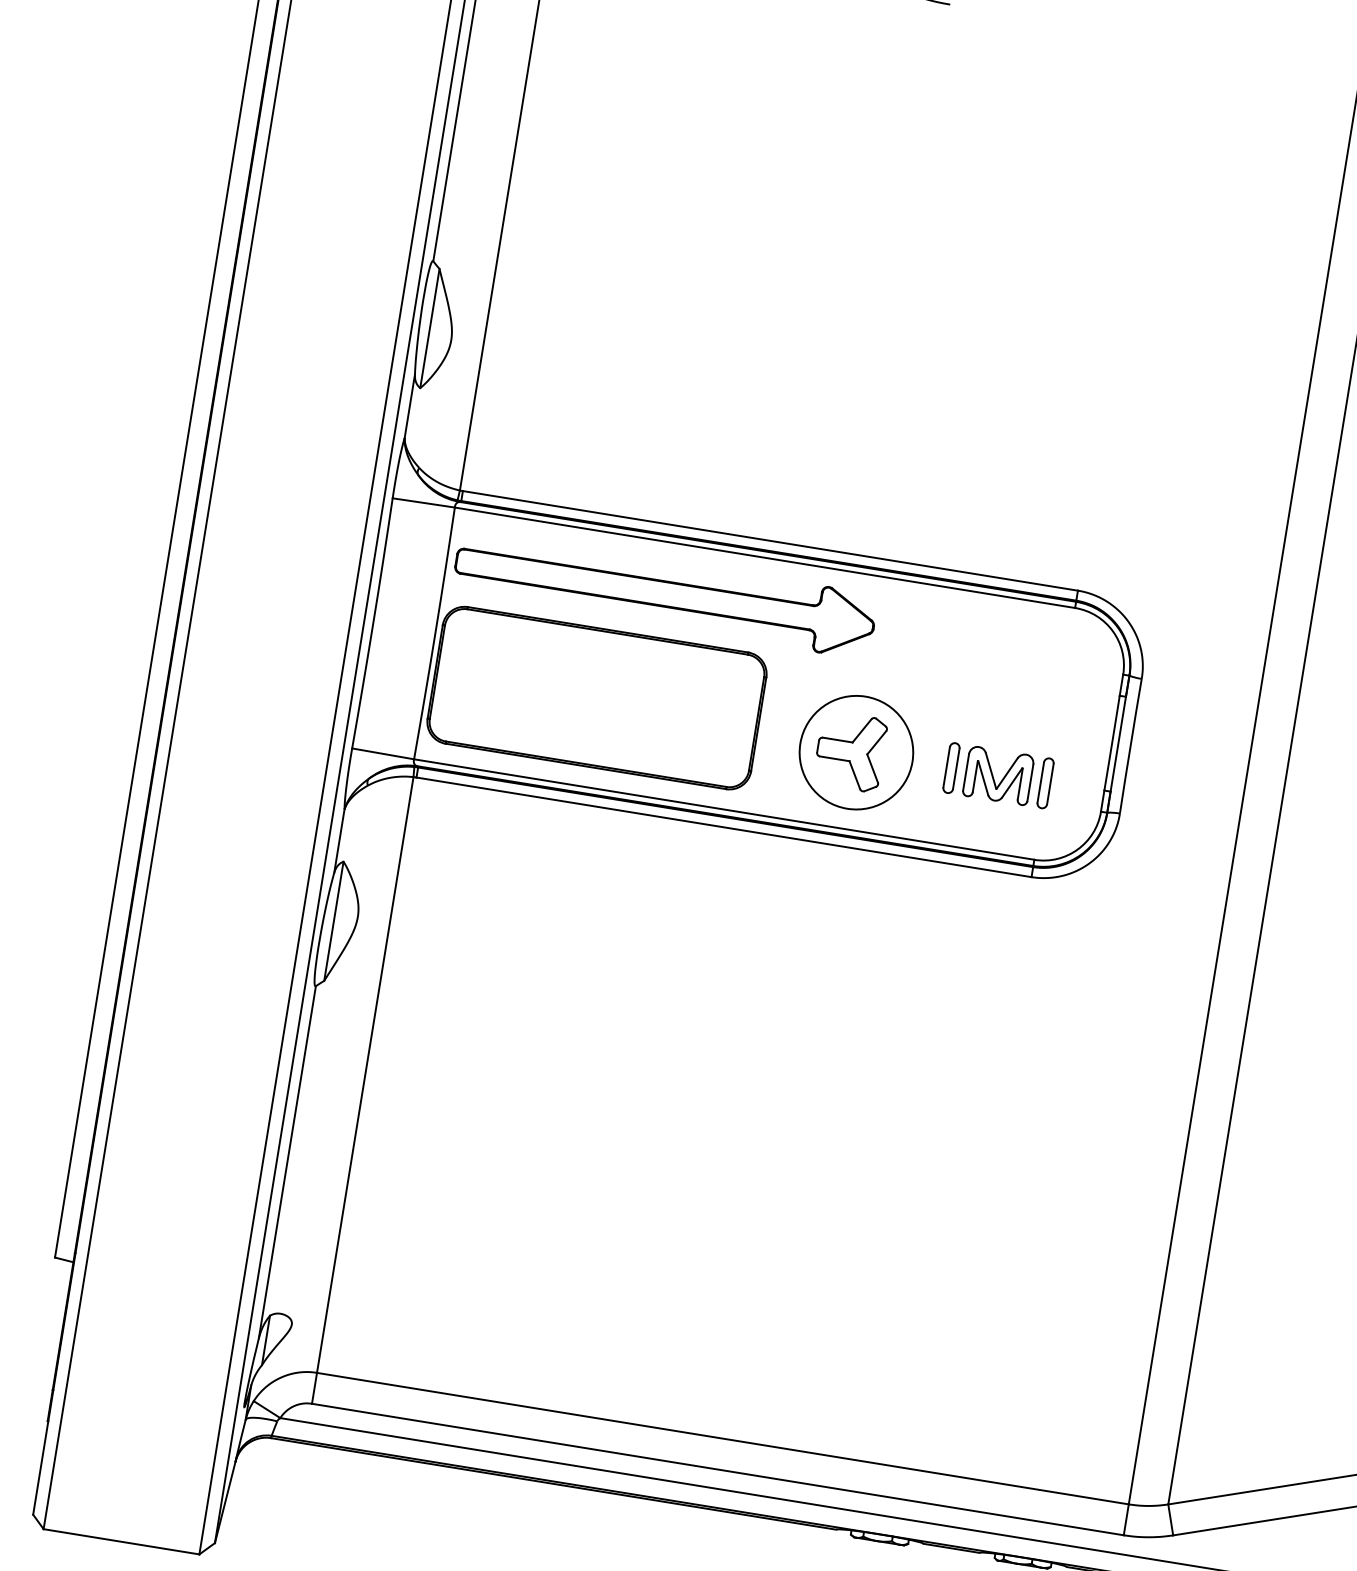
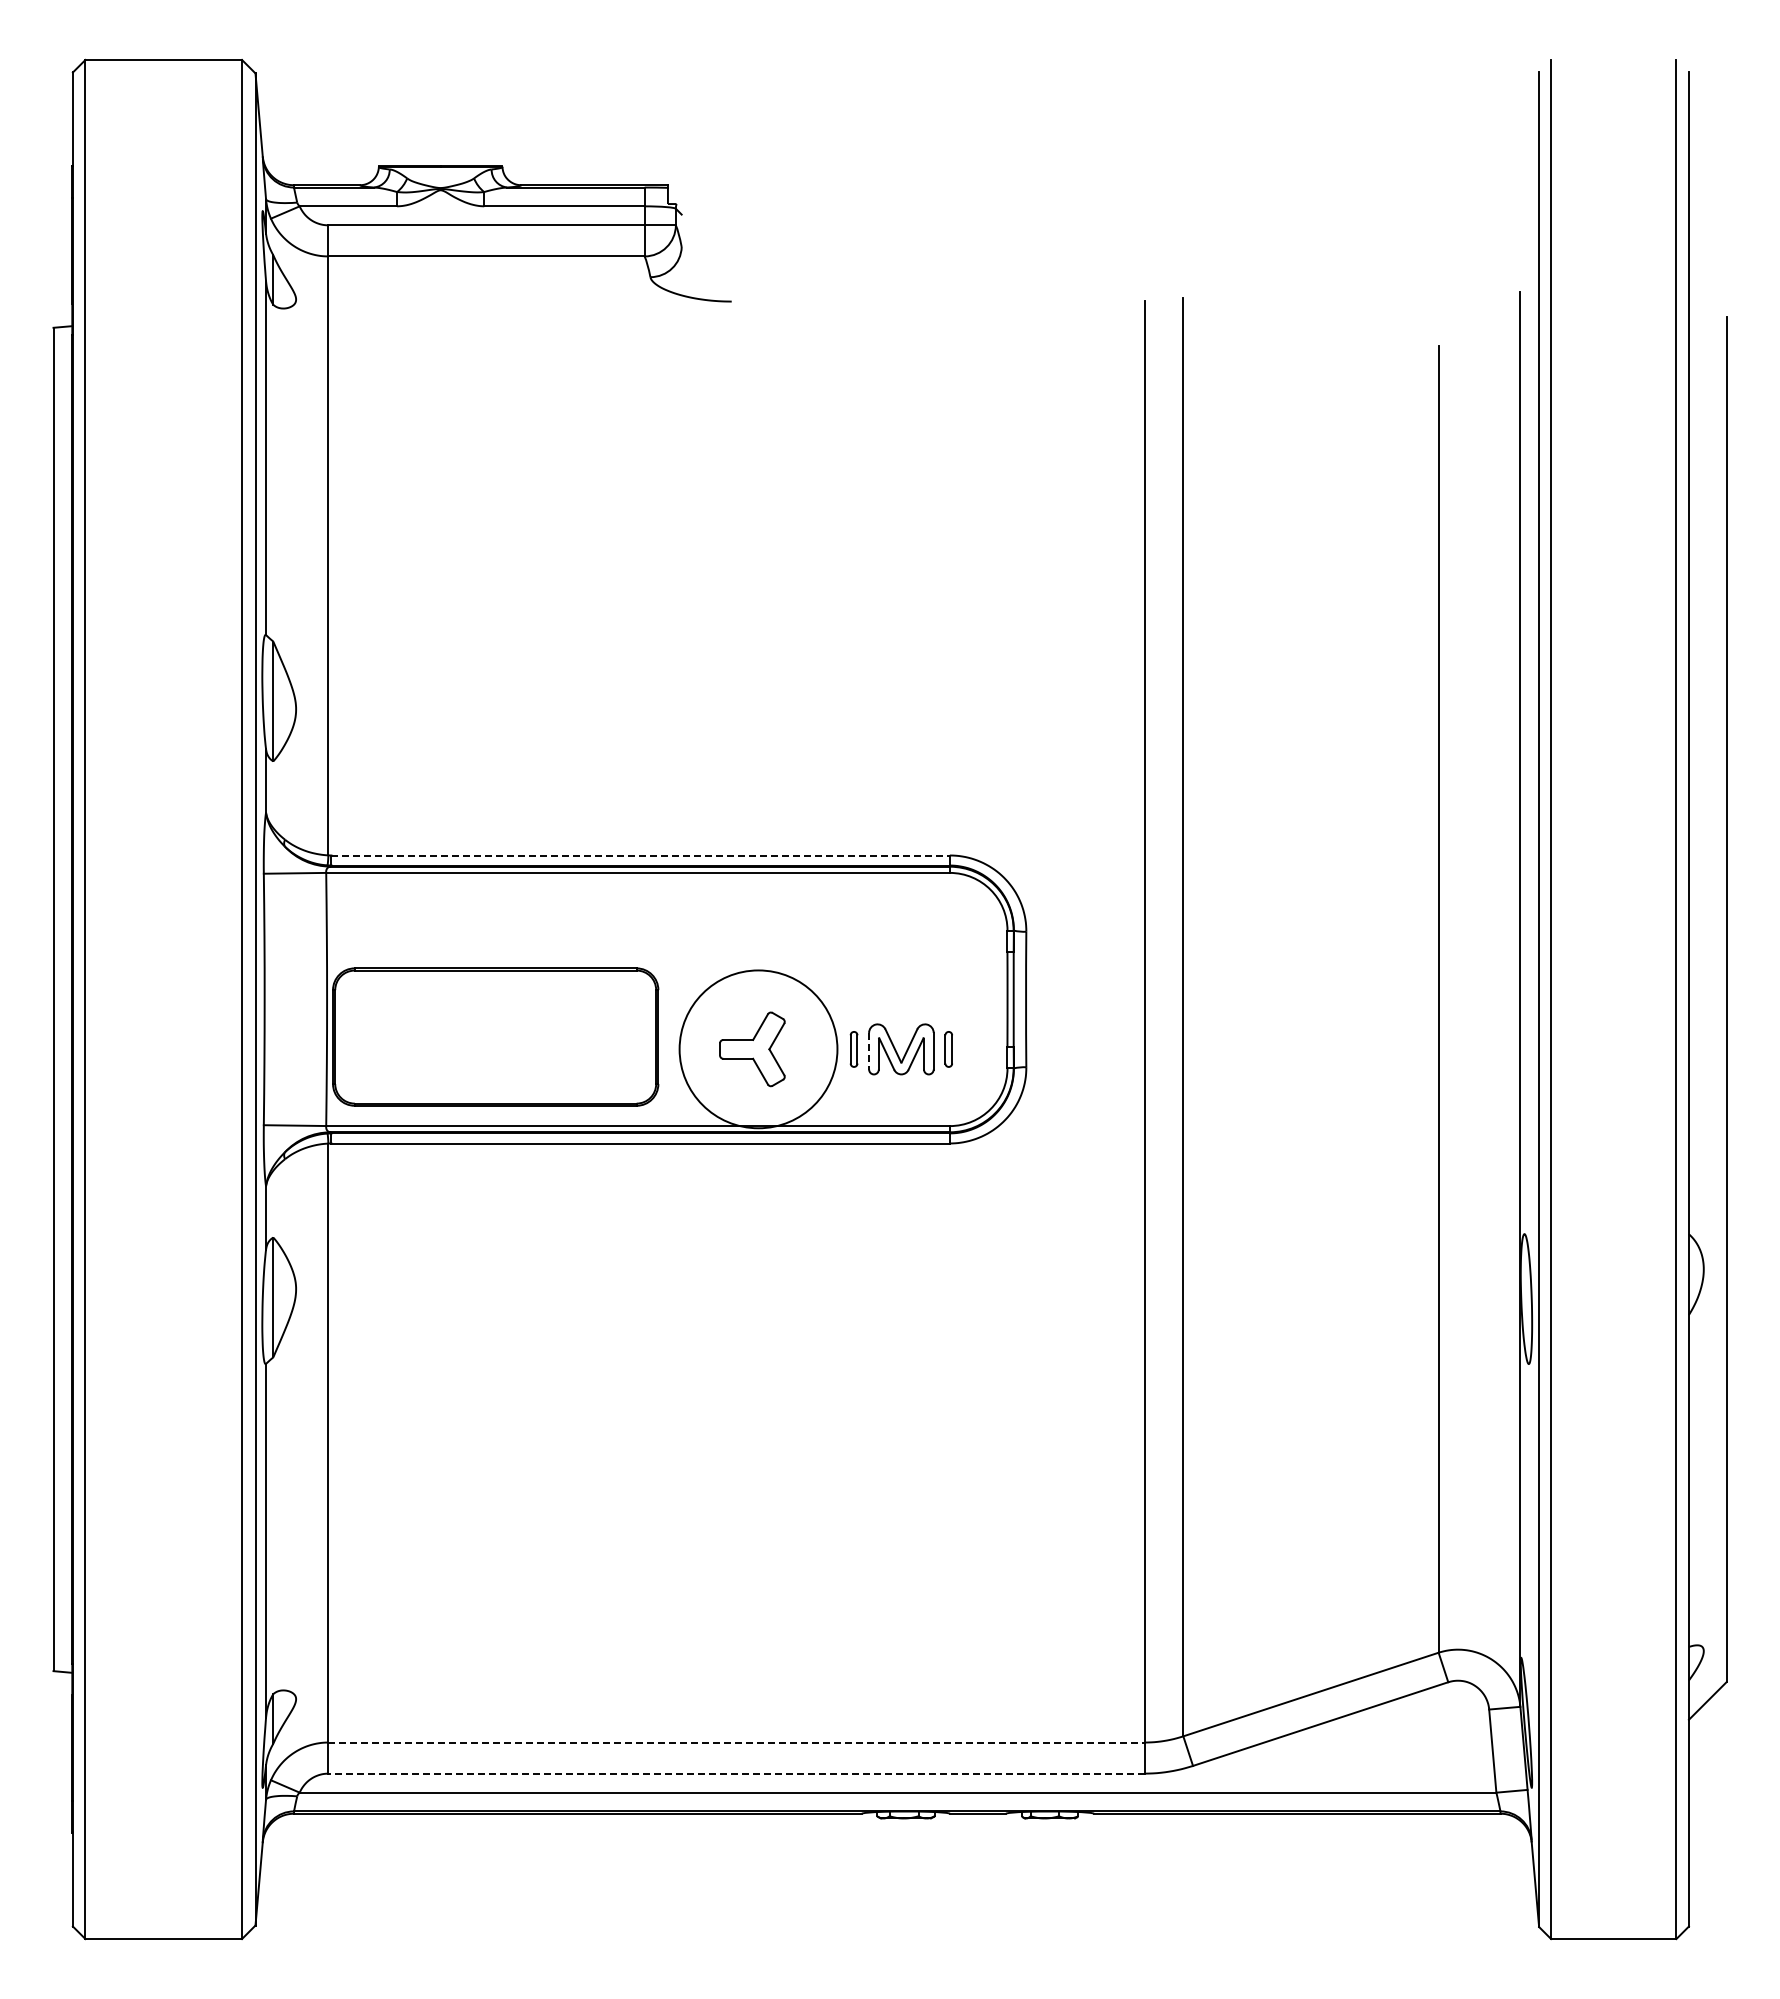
line: (771, 541) -> (641, 855), solid -> dashed
part: (664, 594) -> (545, 924), removed
circle: (856, 752) -> (758, 1049), size x1.4
part: (950, 768) -> (853, 1049), size x0.7
line: (966, 772) -> (869, 1051), solid -> dashed
part: (1045, 783) -> (948, 1049), size x0.7
line: (723, 1438) -> (737, 1742), solid -> dashed
line: (717, 1469) -> (736, 1773), solid -> dashed

